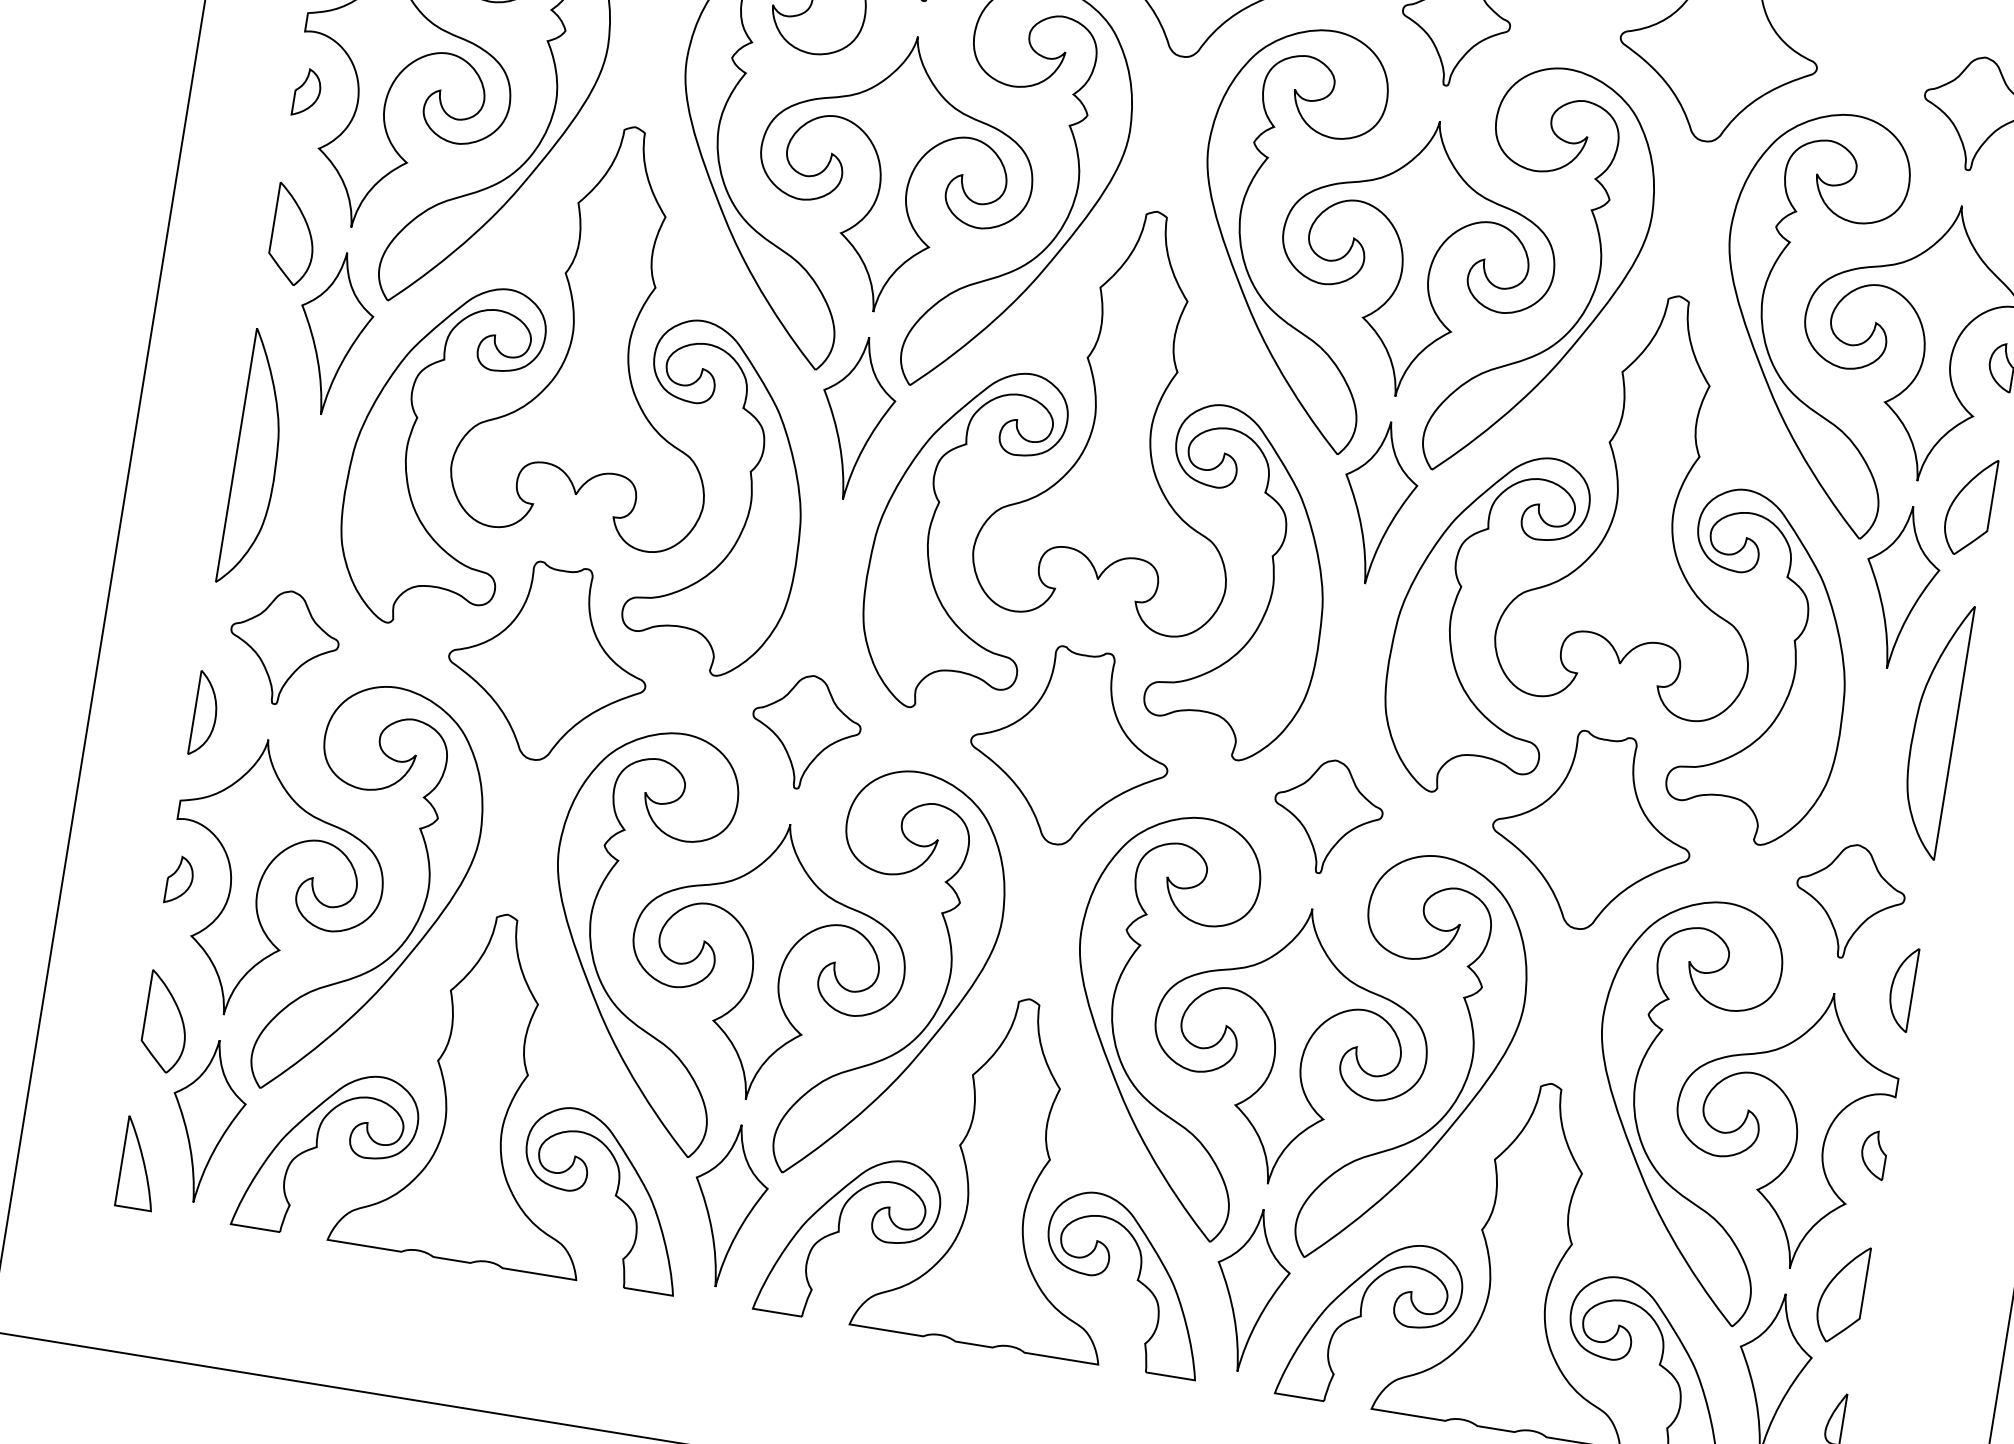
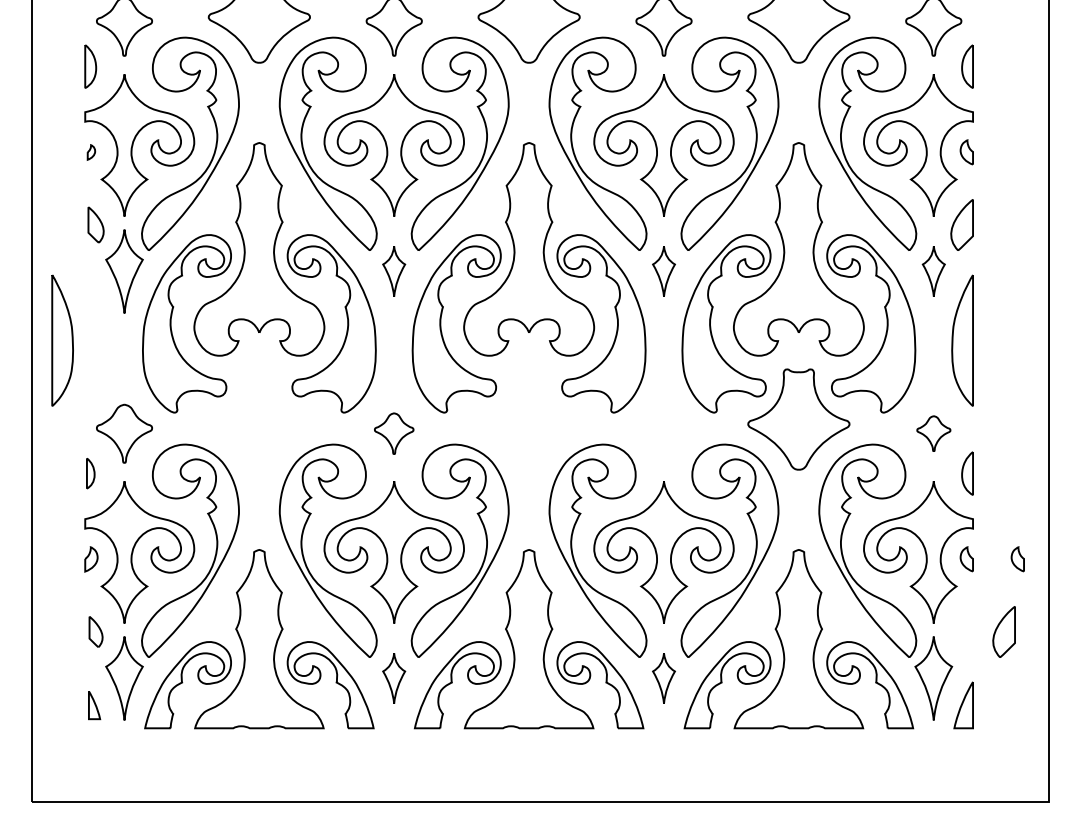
part: (307, 93) -> (91, 152), size x0.6
part: (292, 233) -> (95, 224), size x0.7
part: (854, 418) -> (393, 271), size x0.6
part: (256, 458) -> (62, 340), moved
part: (1377, 502) -> (663, 271), size x0.6
part: (1899, 587) -> (933, 271), size x0.6
part: (547, 662) -> (258, 419), removed
part: (204, 713) -> (90, 473), size x0.7
part: (803, 731) -> (393, 433), size x0.7
part: (1069, 746) -> (528, 419), removed
part: (1326, 816) -> (663, 433), removed
part: (1848, 900) -> (933, 433), size x0.6
part: (165, 1021) -> (95, 631), size x0.6
part: (139, 1164) -> (94, 705), size x0.6
part: (1971, 1170) -> (1017, 559), added
part: (727, 1205) -> (393, 678), size x0.6
part: (1249, 1290) -> (663, 678), size x0.6
part: (1840, 1292) -> (1003, 631), moved

